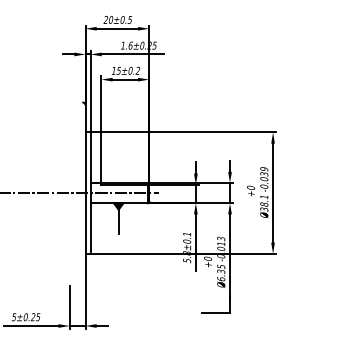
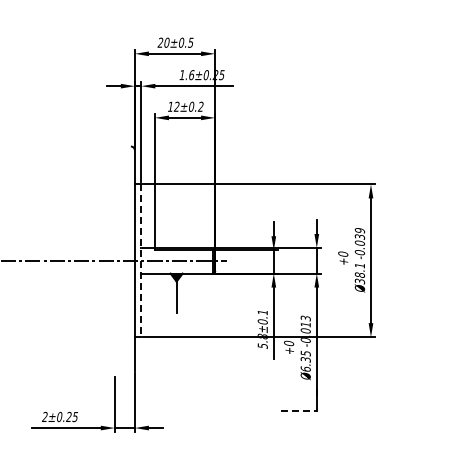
text: (118, 70) -> (176, 106), 15±0.2 -> 12±0.2
line: (90, 193) -> (141, 261), solid -> dashed
line: (216, 312) -> (299, 411), solid -> dashed
text: (13, 316) -> (44, 416), 5±0.25 -> 2±0.25

